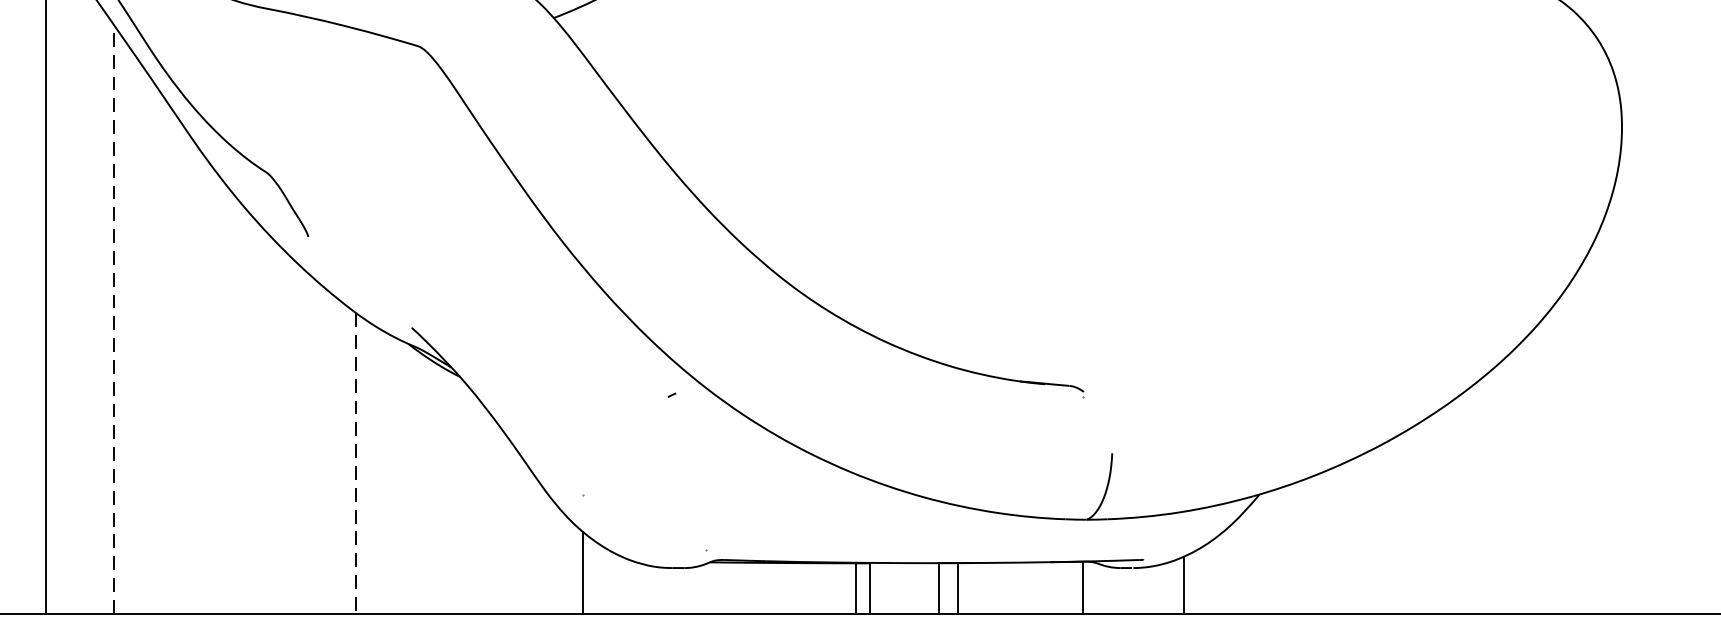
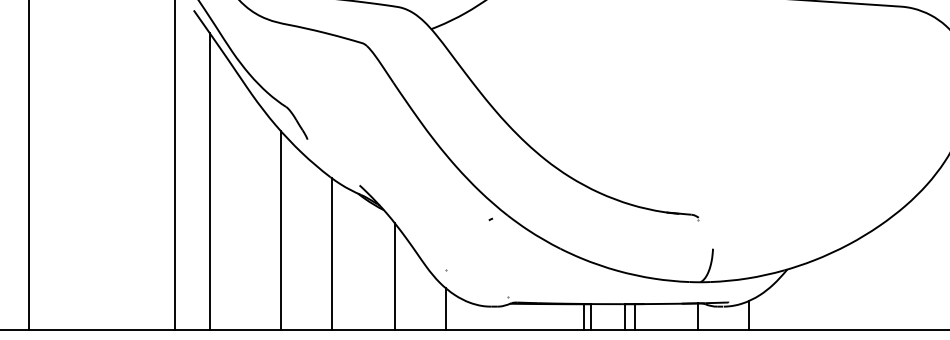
line: (114, 318) -> (209, 180), dashed -> solid
line: (254, 415) -> (280, 229), added
line: (355, 462) -> (331, 253), dashed -> solid
line: (480, 508) -> (394, 276), added

